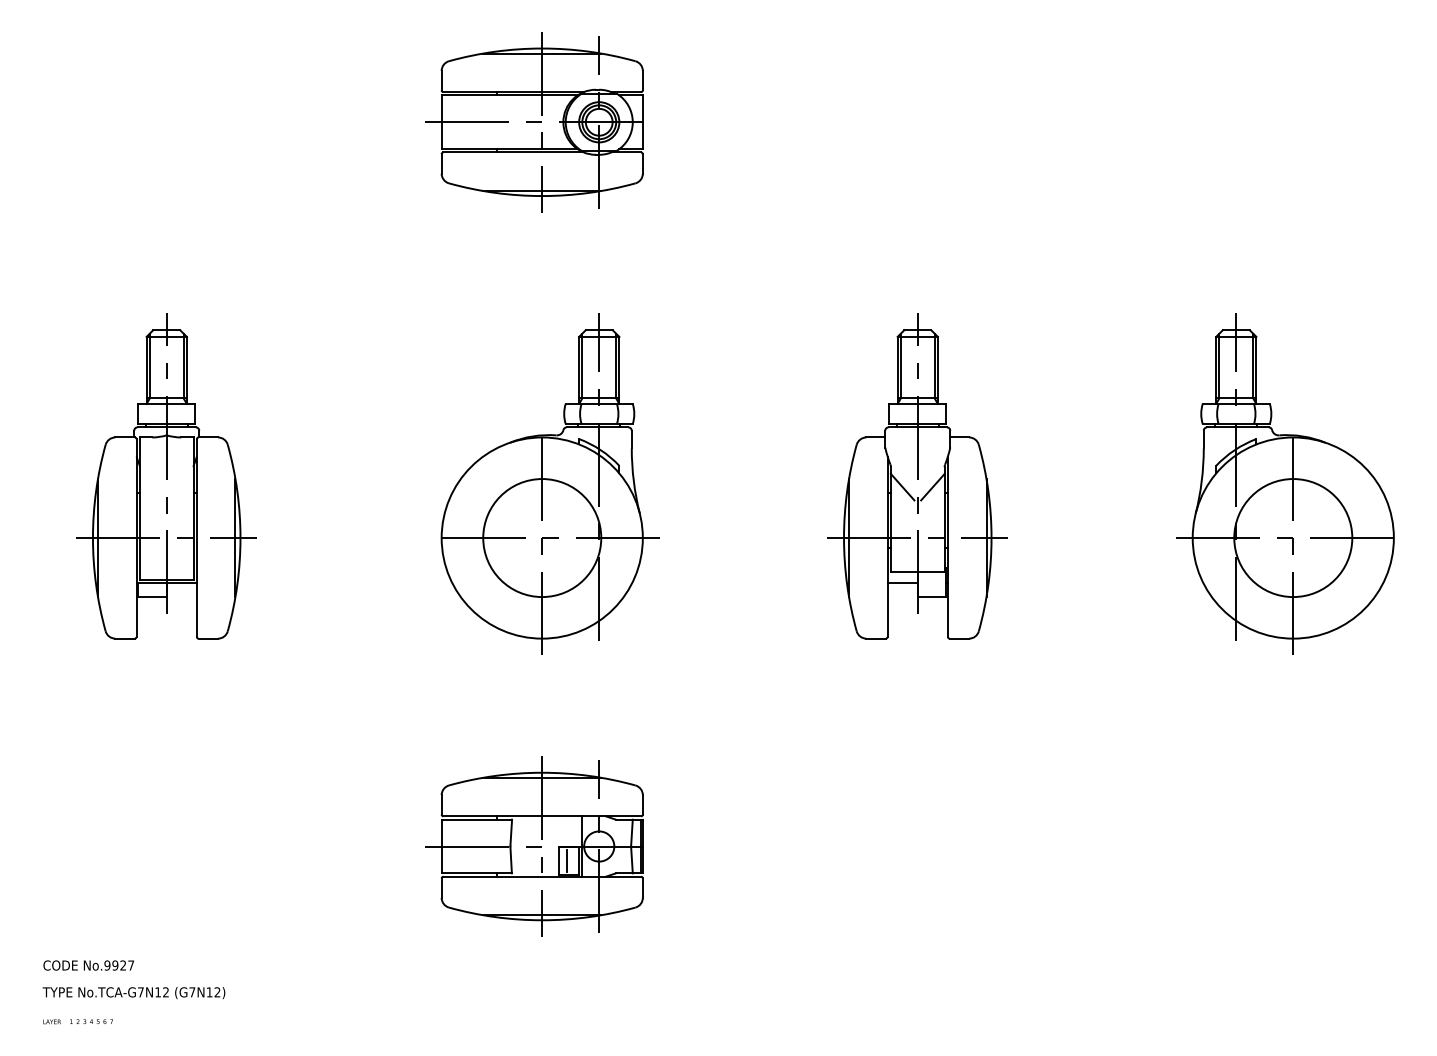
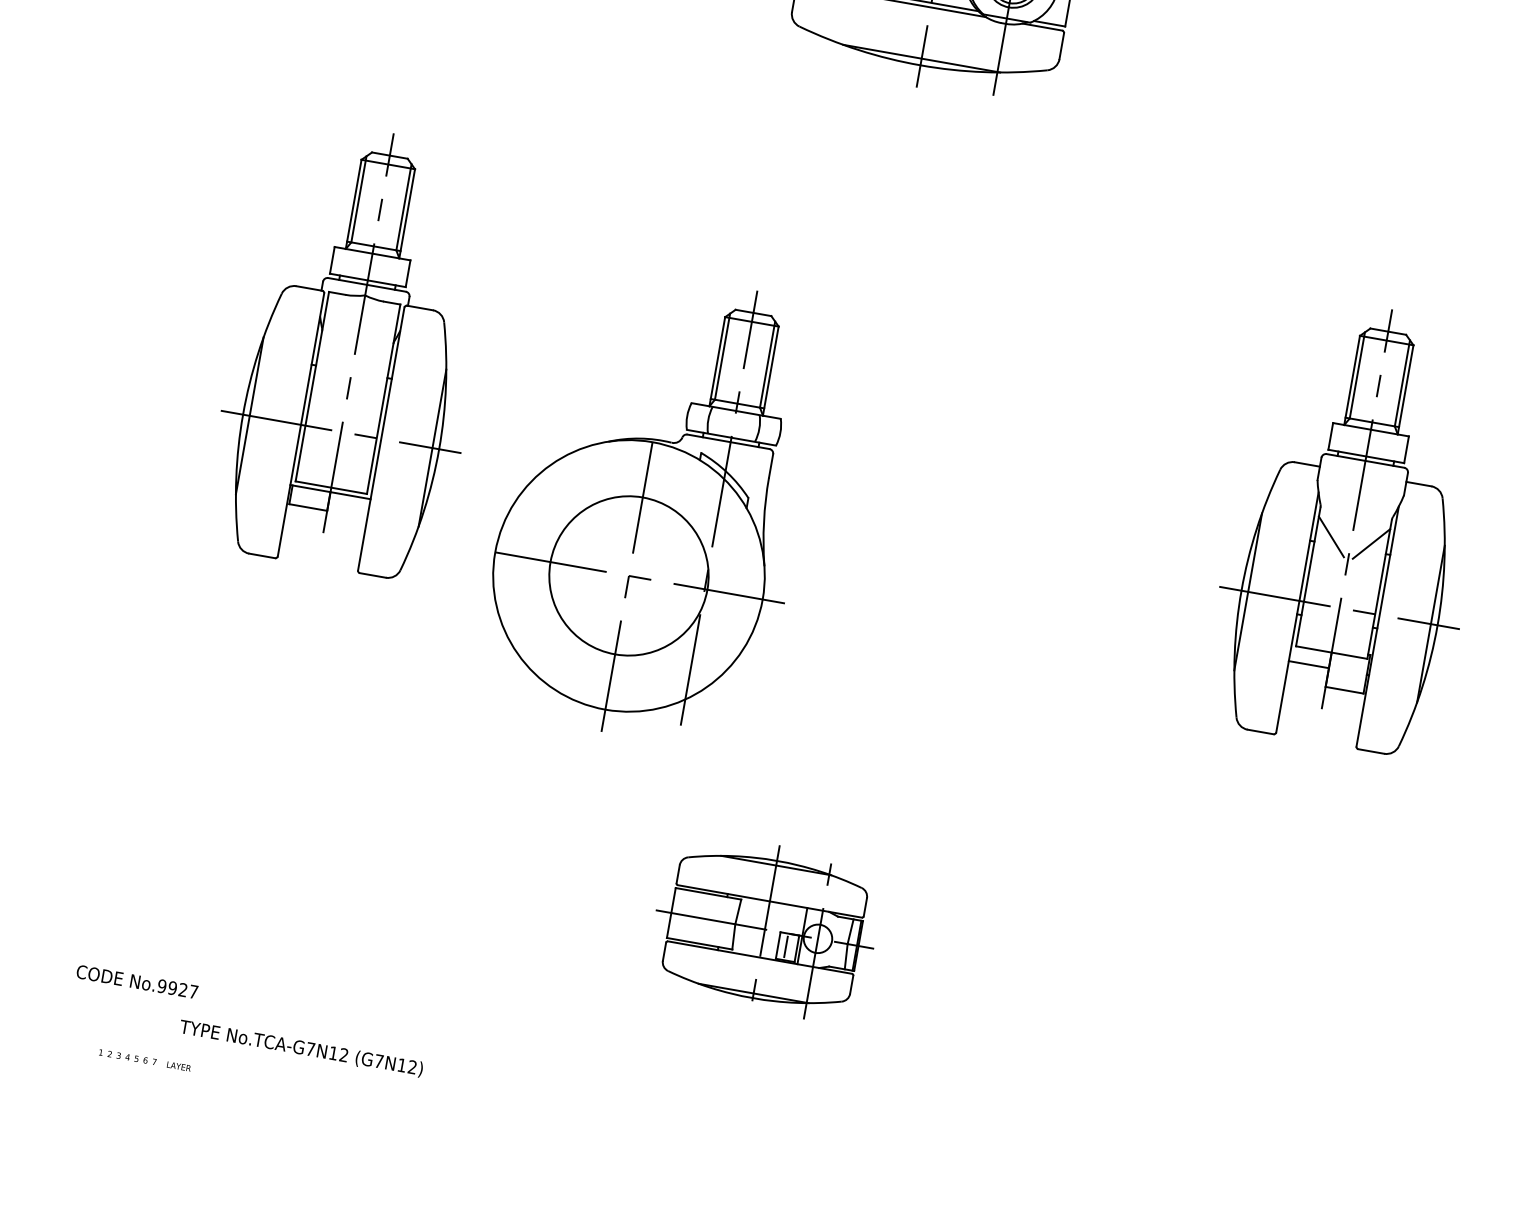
part: (549, 483) -> (651, 505), moved
part: (534, 846) -> (757, 928), size x0.7
text: (133, 993) -> (300, 1049), moved
text: (51, 1021) -> (178, 1065), moved

